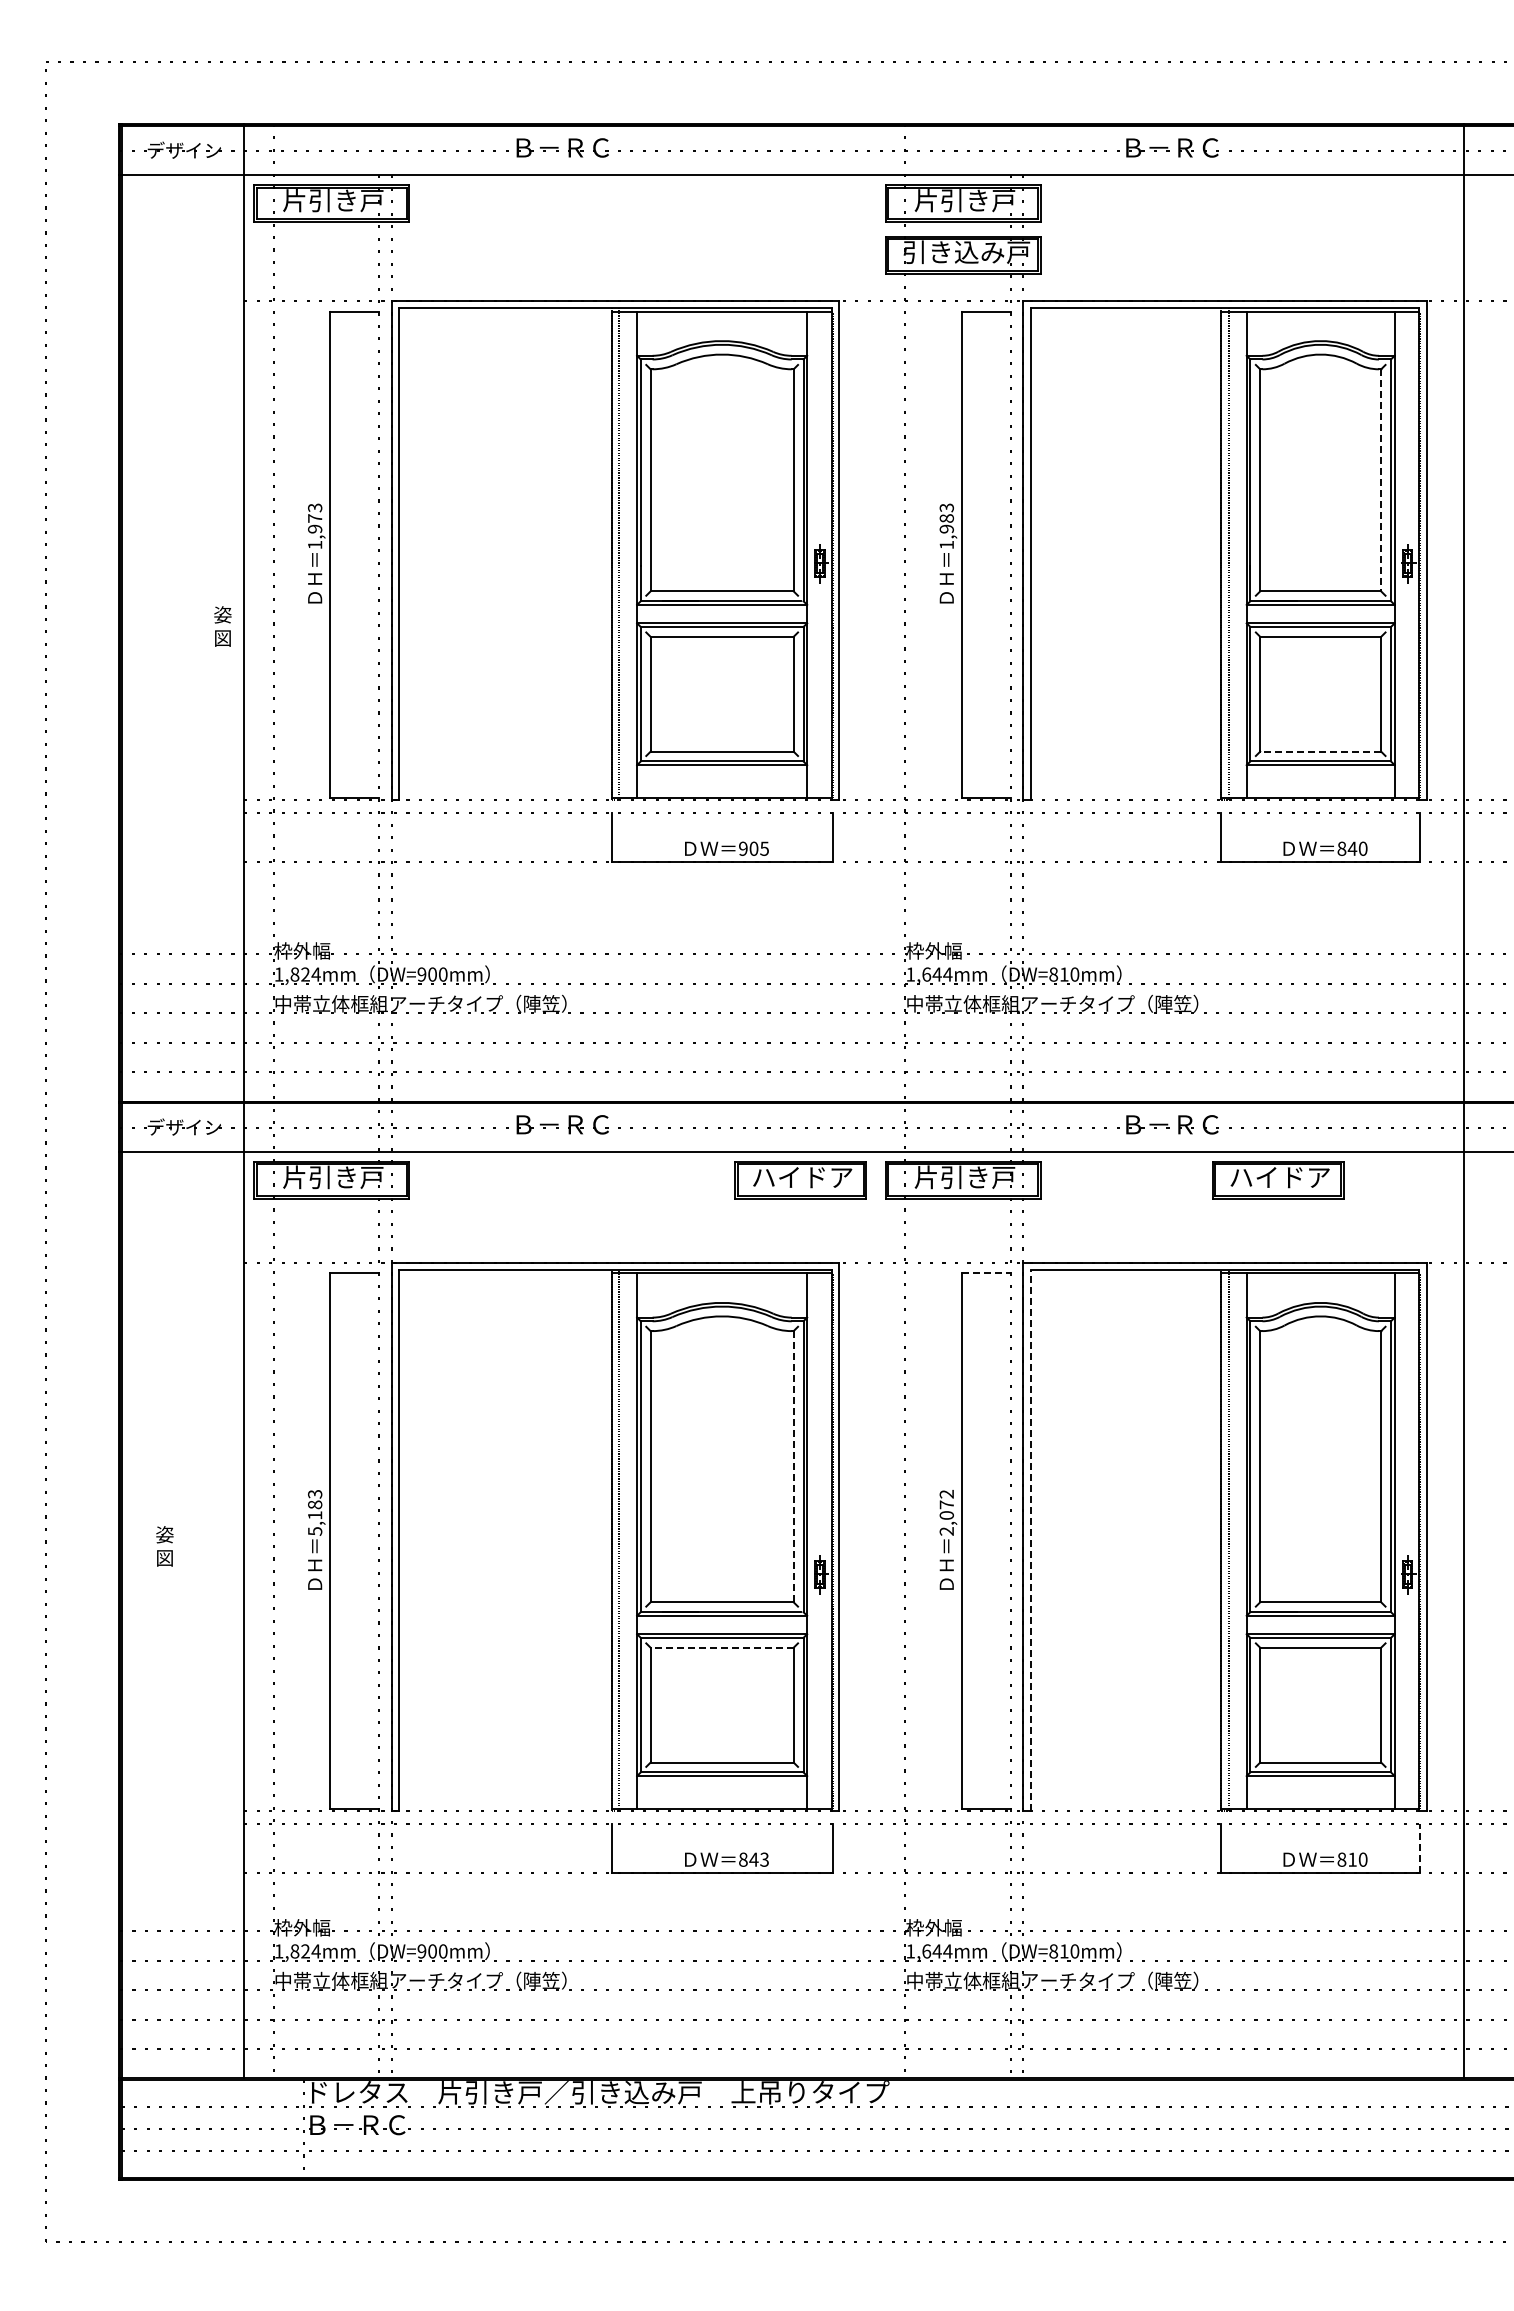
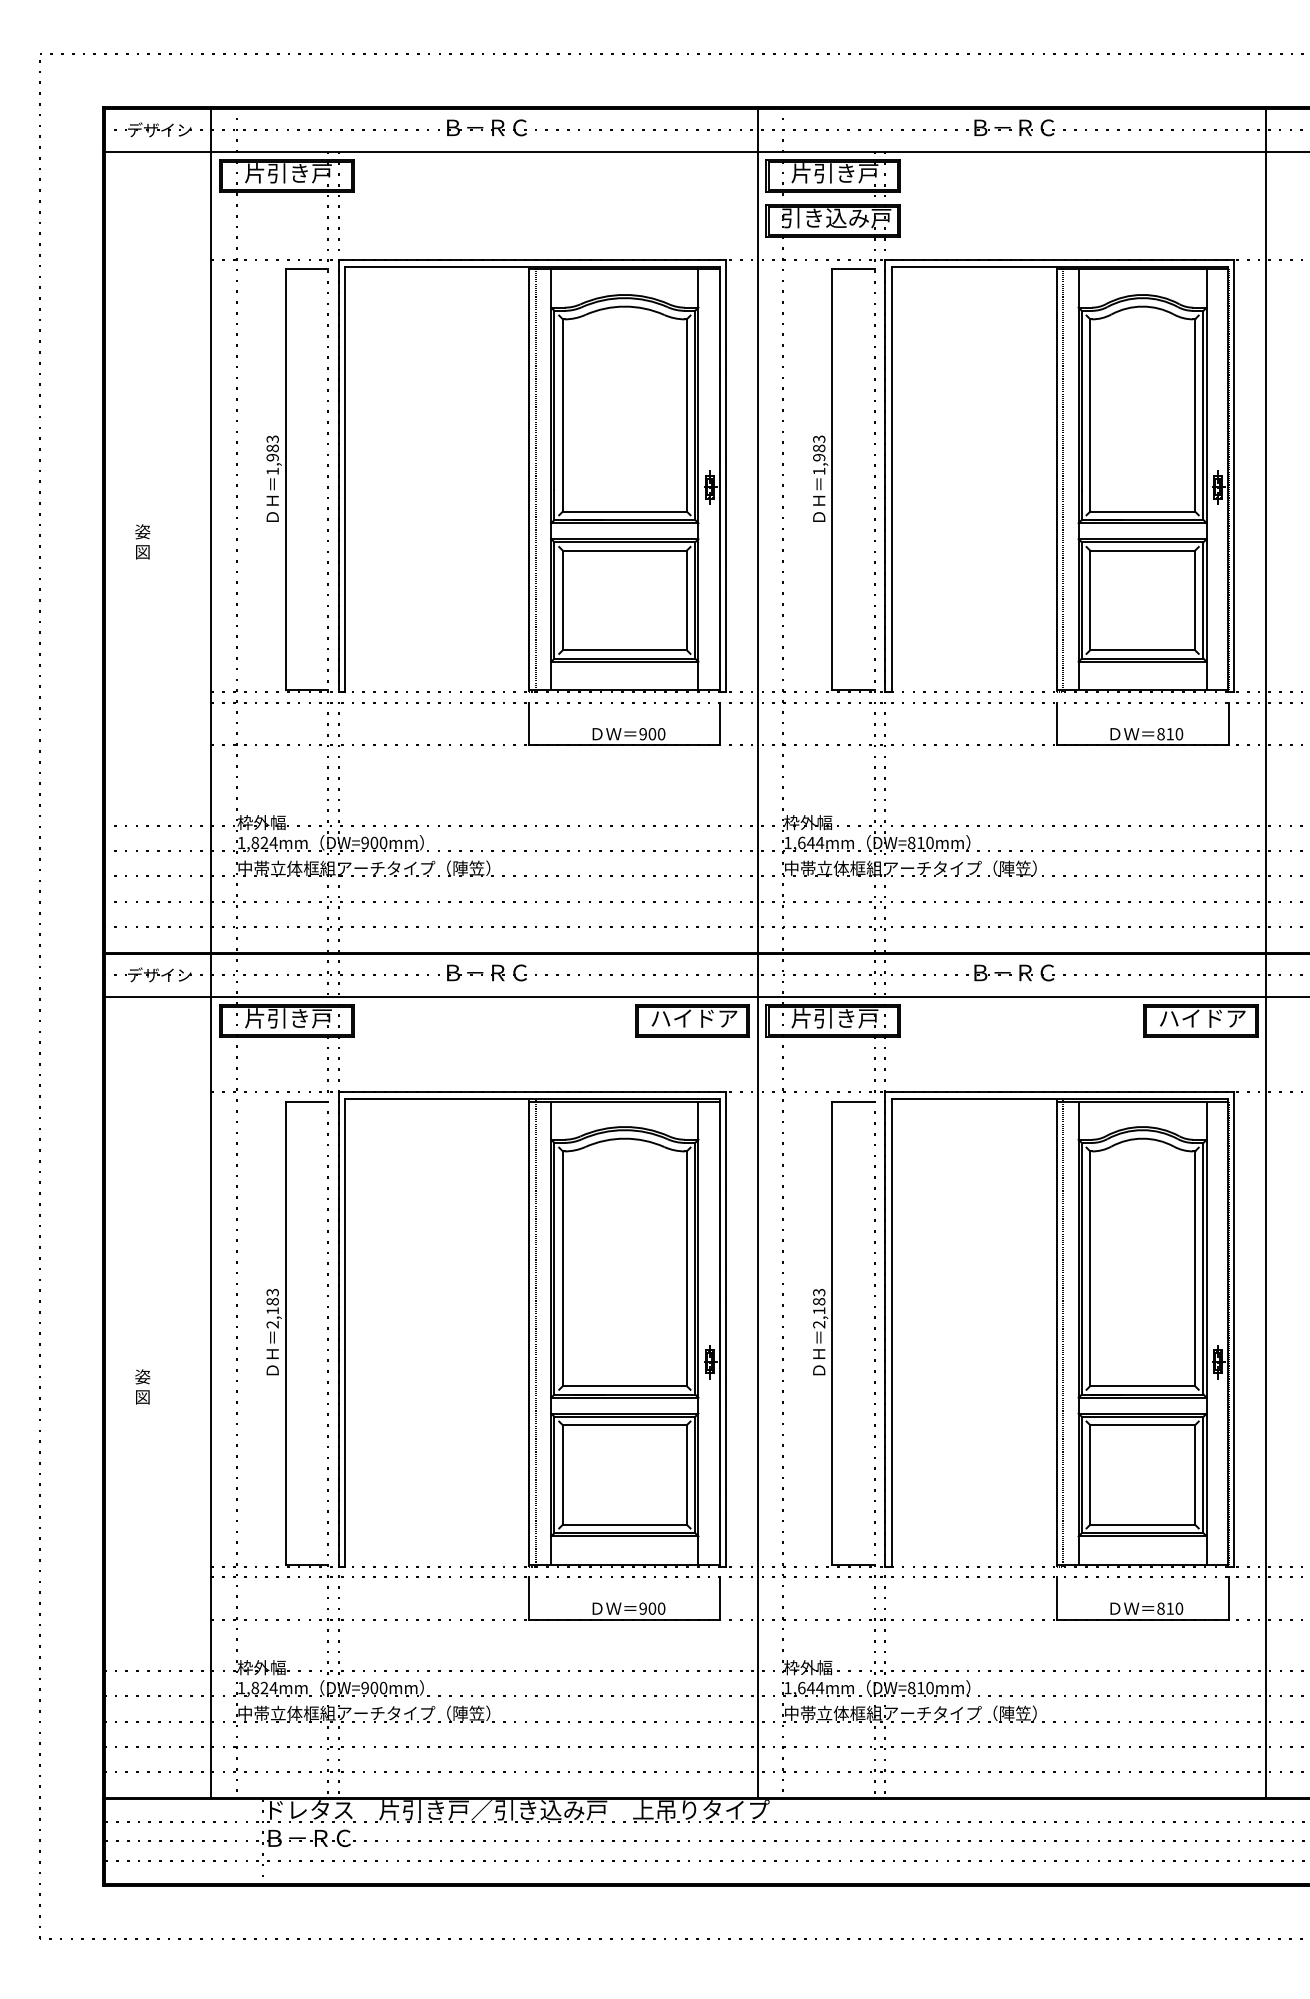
line: (1381, 480) -> (1195, 415), dashed -> solid
text: (315, 518) -> (273, 448), 1,973 -> 1,983
text: (222, 626) -> (142, 541), moved
line: (1320, 751) -> (1142, 649), dashed -> solid
text: (764, 848) -> (661, 733), 905 -> 900
text: (1352, 848) -> (1170, 733), 840 -> 810
line: (876, 1100) -> (758, 951), added
part: (1278, 1180) -> (1201, 1021), moved
line: (986, 1273) -> (853, 1101), dashed -> solid
line: (793, 1466) -> (686, 1268), dashed -> solid
text: (946, 1504) -> (818, 1301), 2,072 -> 2,183
text: (315, 1531) -> (273, 1324), 5,183 -> 2,183
line: (1030, 1540) -> (891, 1332), dashed -> solid
text: (164, 1546) -> (142, 1387), moved
line: (722, 1647) -> (625, 1425), dashed -> solid
line: (1420, 1848) -> (1228, 1599), dashed -> solid
text: (753, 1859) -> (651, 1608), 843 -> 900

